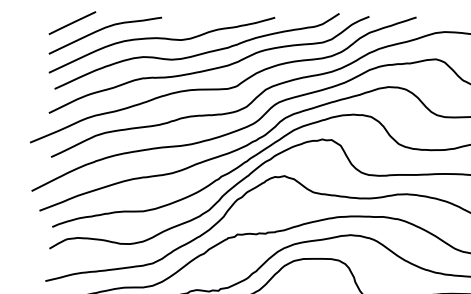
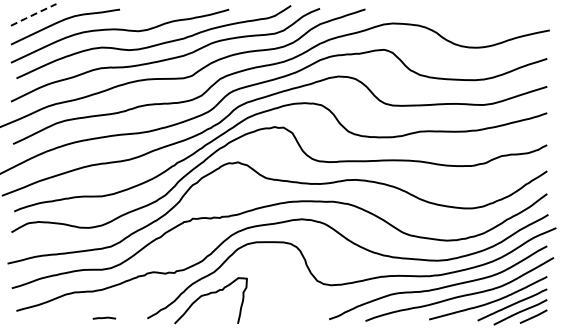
line: (72, 22) -> (33, 14), solid -> dashed

